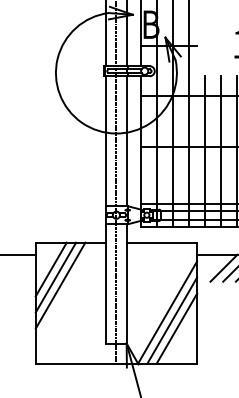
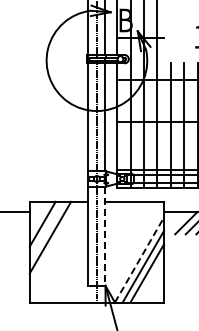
line: (55, 277) -> (46, 230), removed
line: (126, 284) -> (105, 236), solid -> dashed
line: (167, 311) -> (139, 259), solid -> dashed

